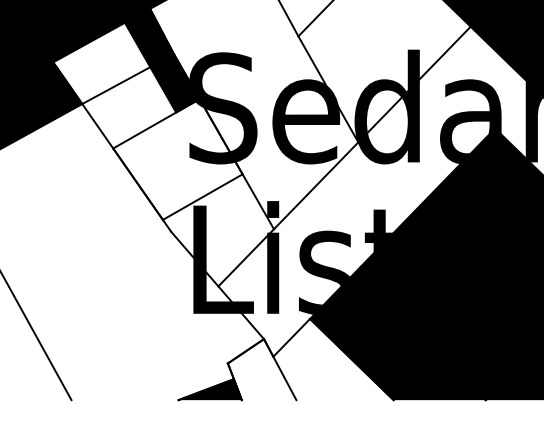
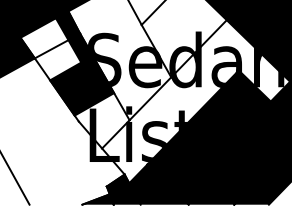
fill: (178, 158) -> (82, 85), added
fill: (310, 359) -> (147, 184), added

